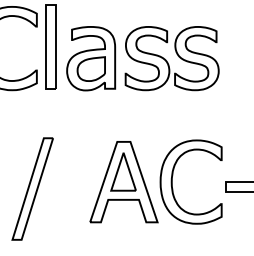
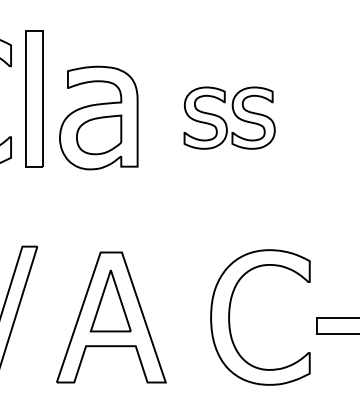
part: (171, 58) -> (228, 117), size x0.6
part: (123, 182) -> (110, 318), moved

